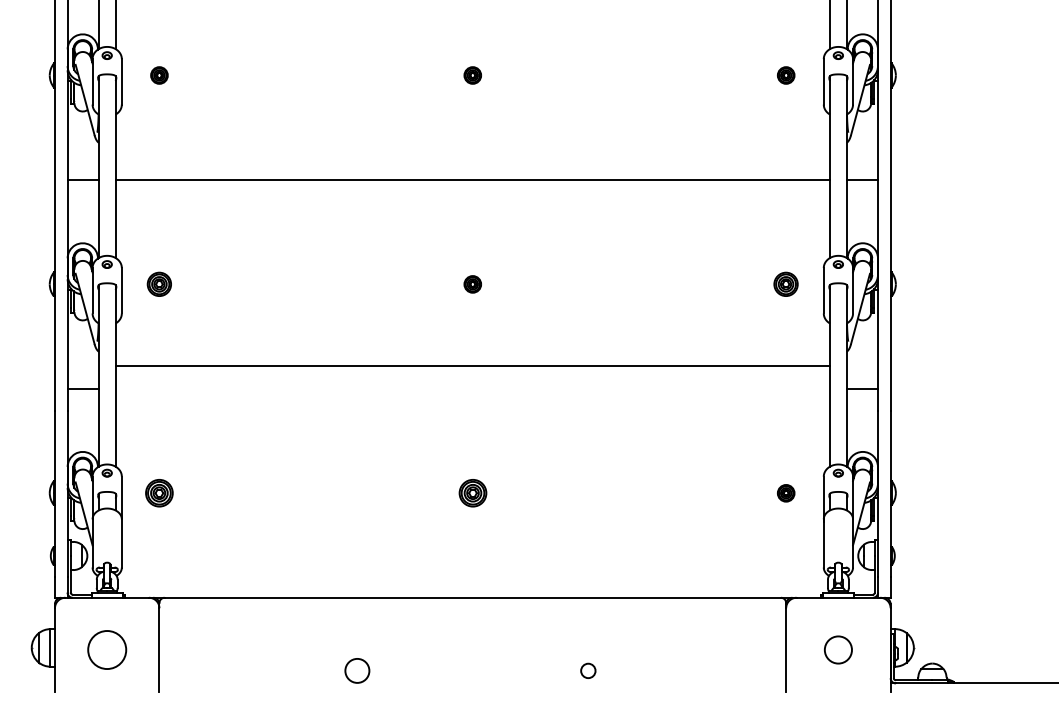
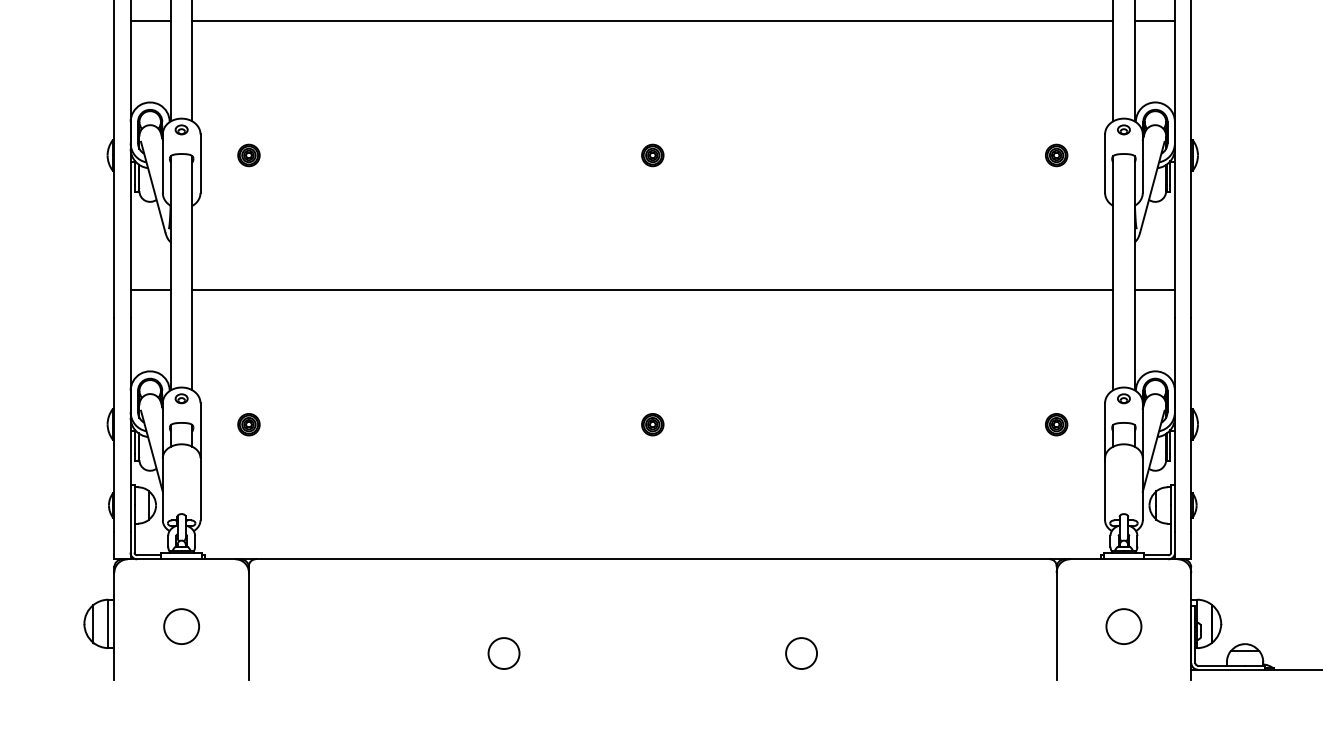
part: (159, 284) -> (249, 155), size x0.71
part: (786, 284) -> (1057, 155), size x0.71
line: (472, 365) -> (652, 289), moved
part: (159, 493) -> (249, 424), size x0.62
part: (472, 493) -> (652, 424), size x0.62
circle: (106, 649) -> (180, 625), size x0.71
circle: (588, 670) -> (801, 653), size x1.67

